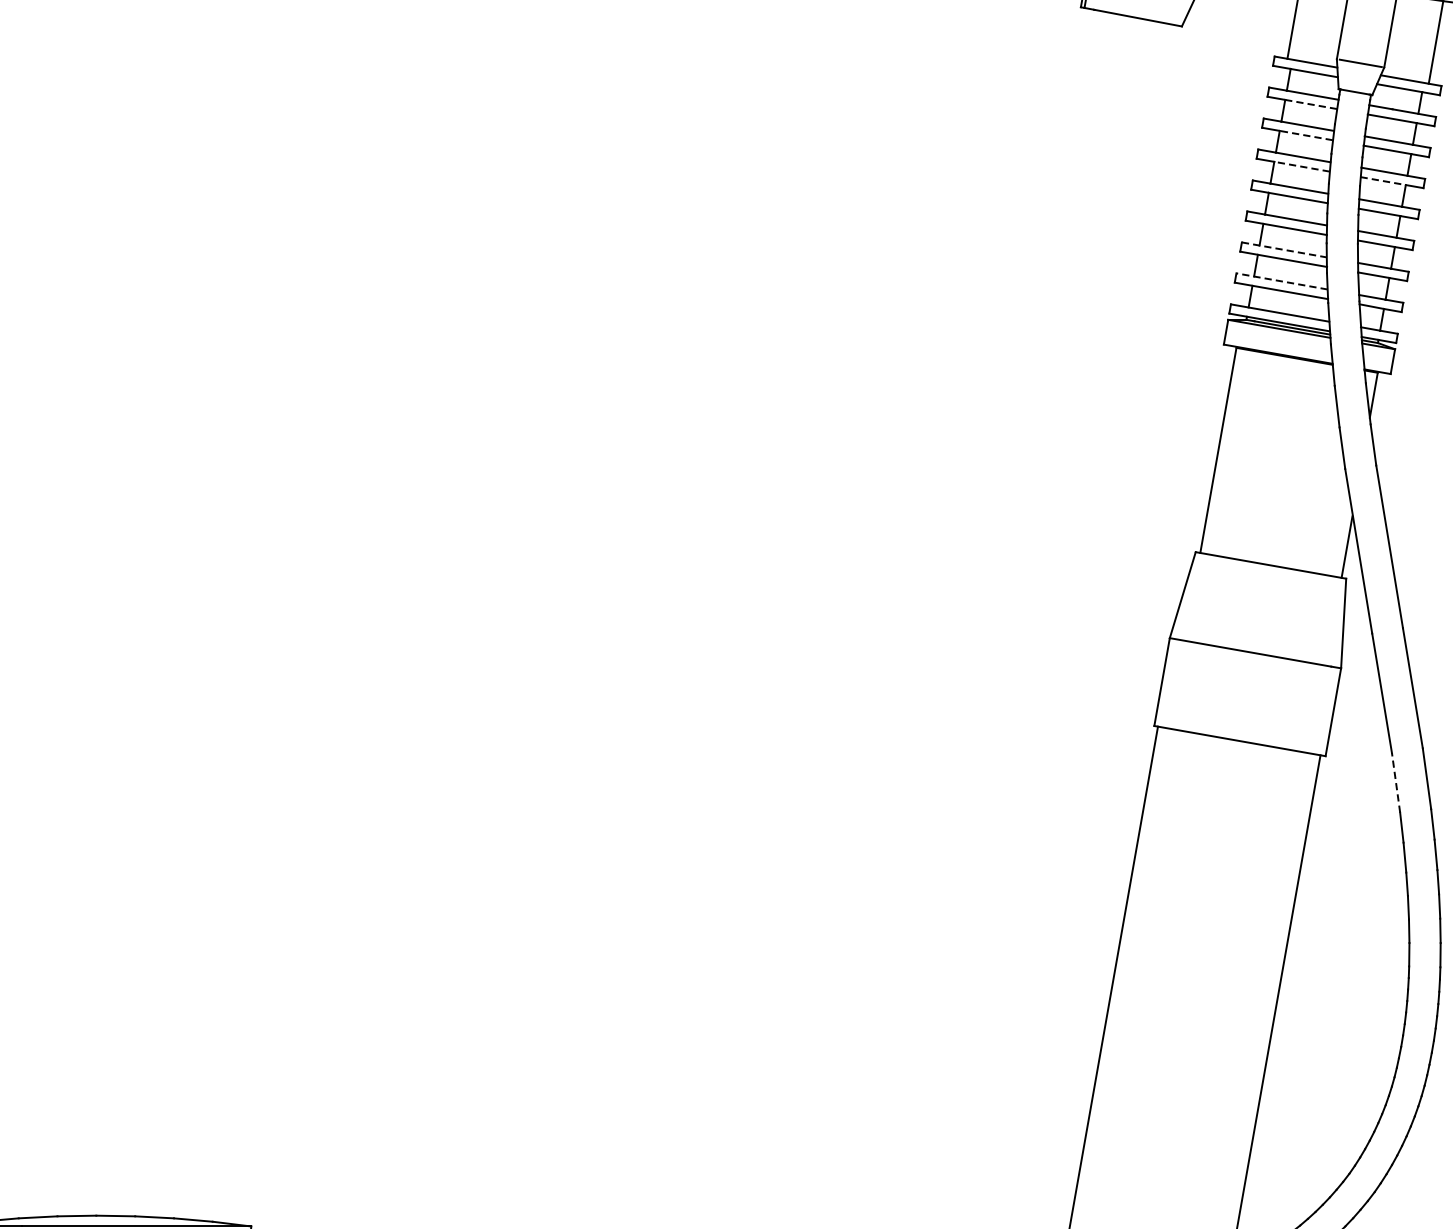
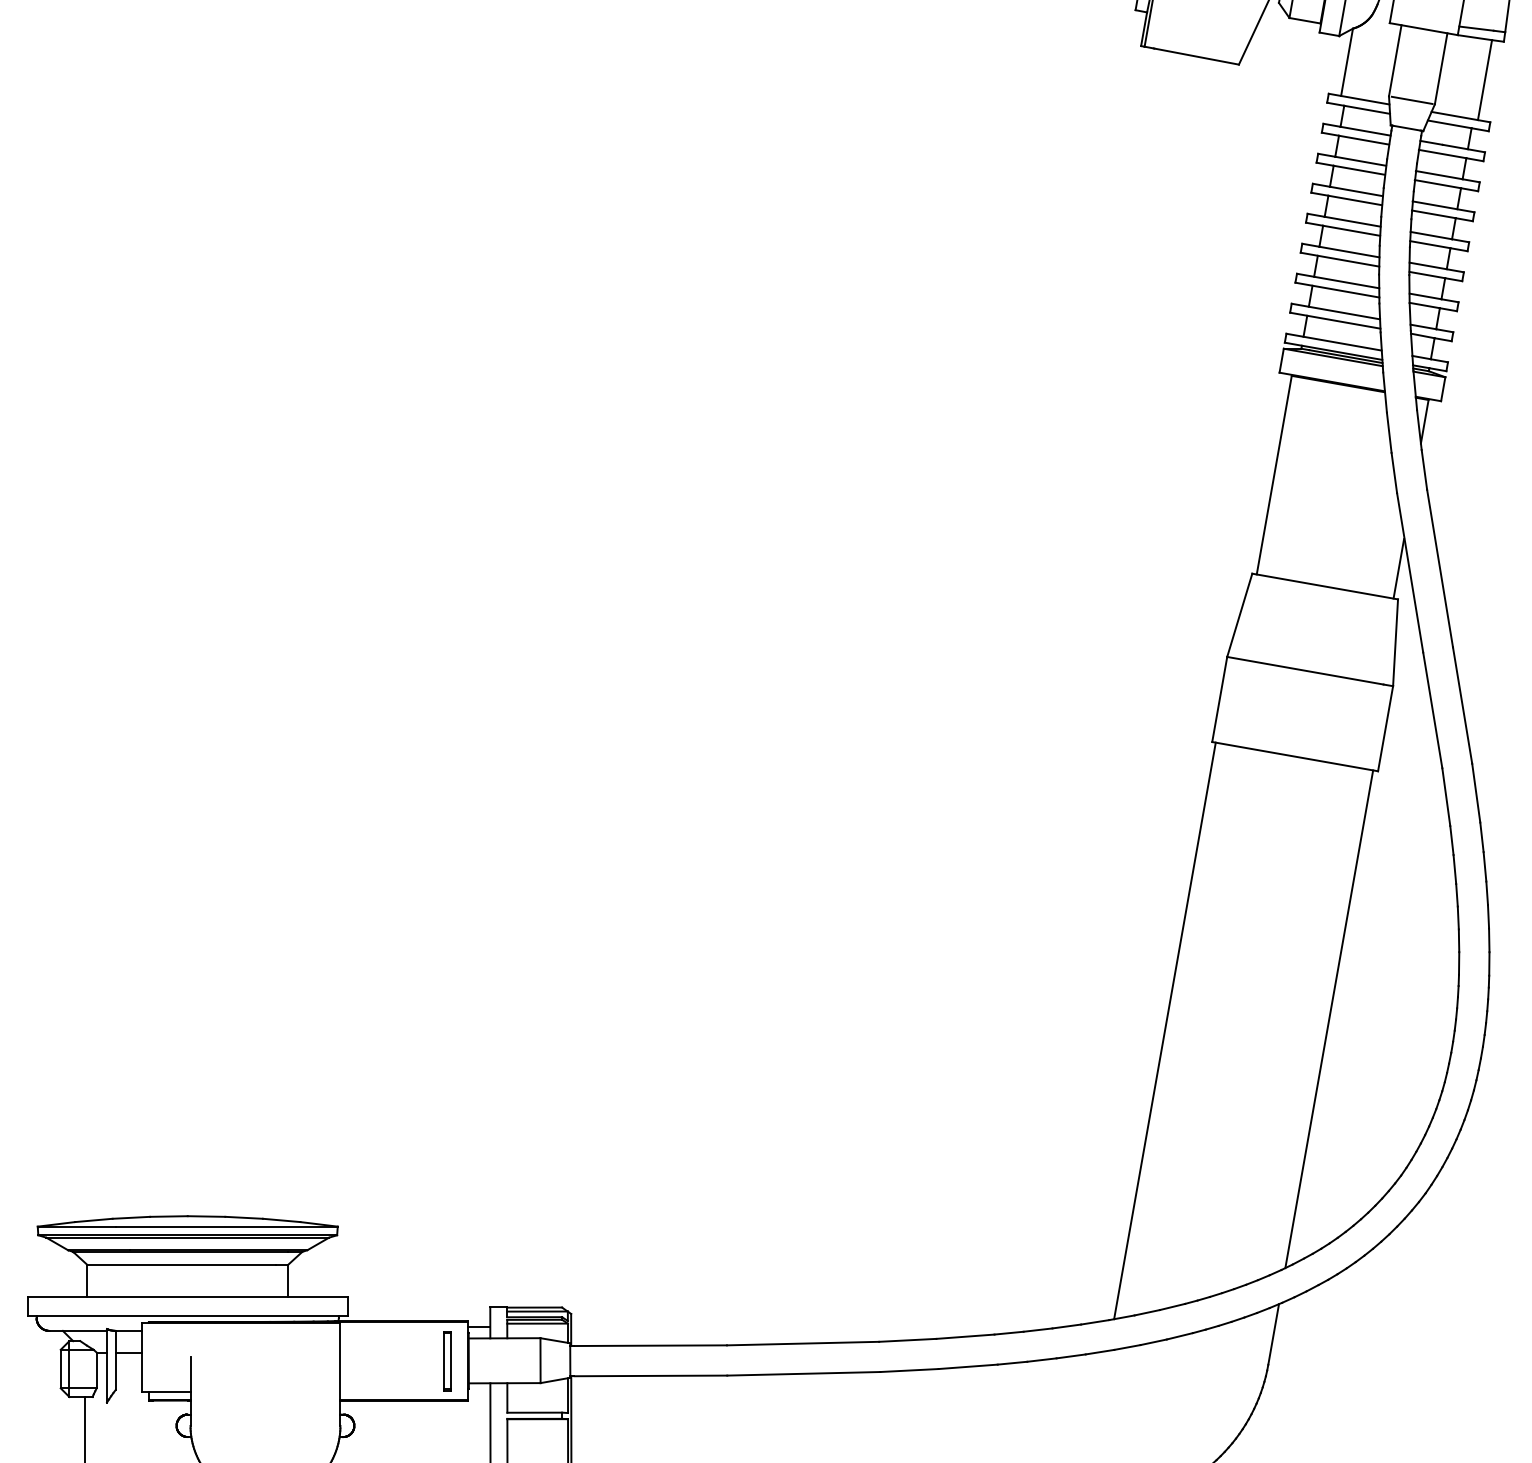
line: (1310, 104) -> (1363, 140), dashed -> solid
line: (1305, 135) -> (1358, 170), dashed -> solid
line: (1301, 166) -> (1354, 200), dashed -> solid
line: (1383, 181) -> (1434, 214), dashed -> solid
line: (1284, 250) -> (1338, 281), dashed -> solid
line: (1281, 281) -> (1335, 311), dashed -> solid
line: (1396, 782) -> (1446, 796), dashed -> solid

